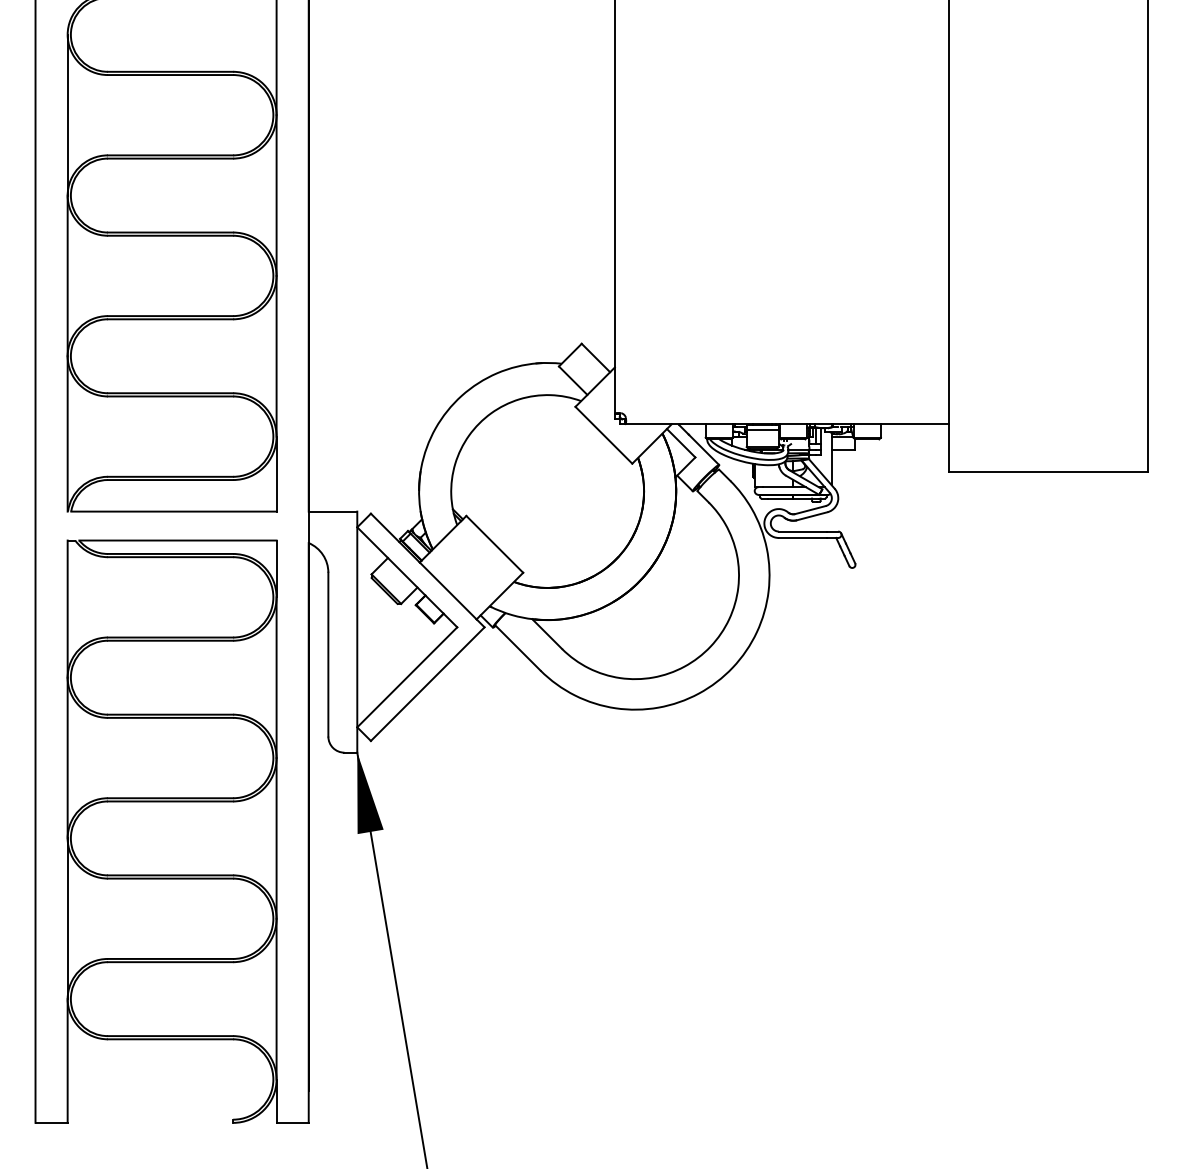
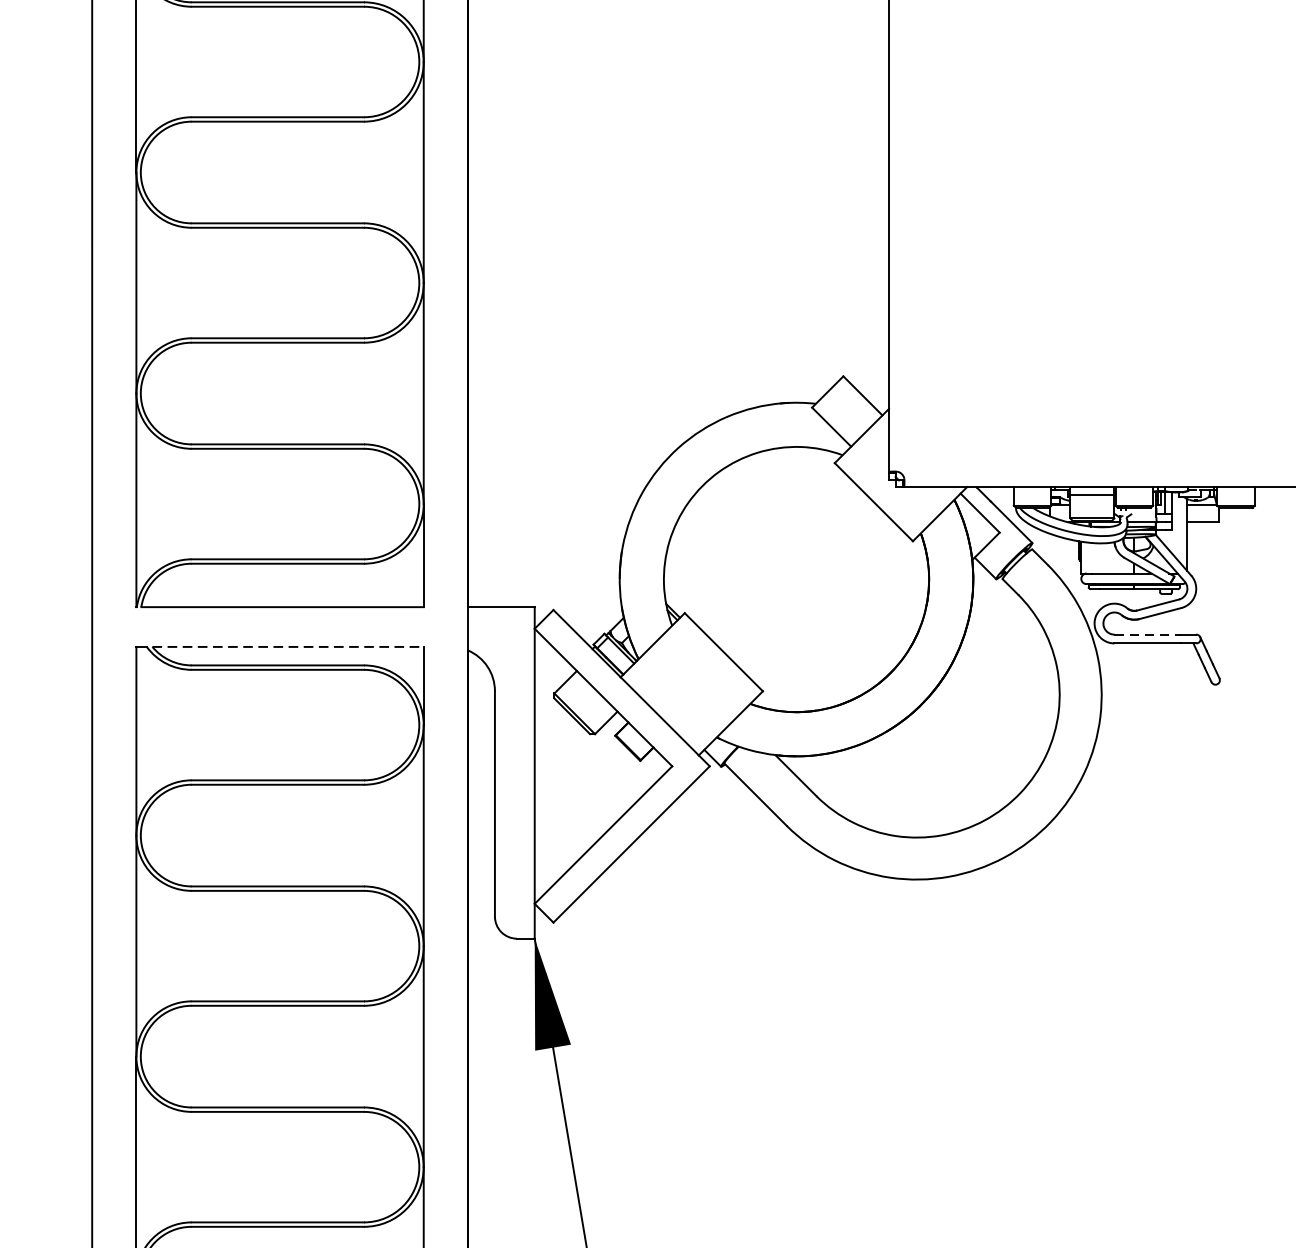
line: (803, 531) -> (1148, 634), solid -> dashed
line: (177, 540) -> (287, 646), solid -> dashed

